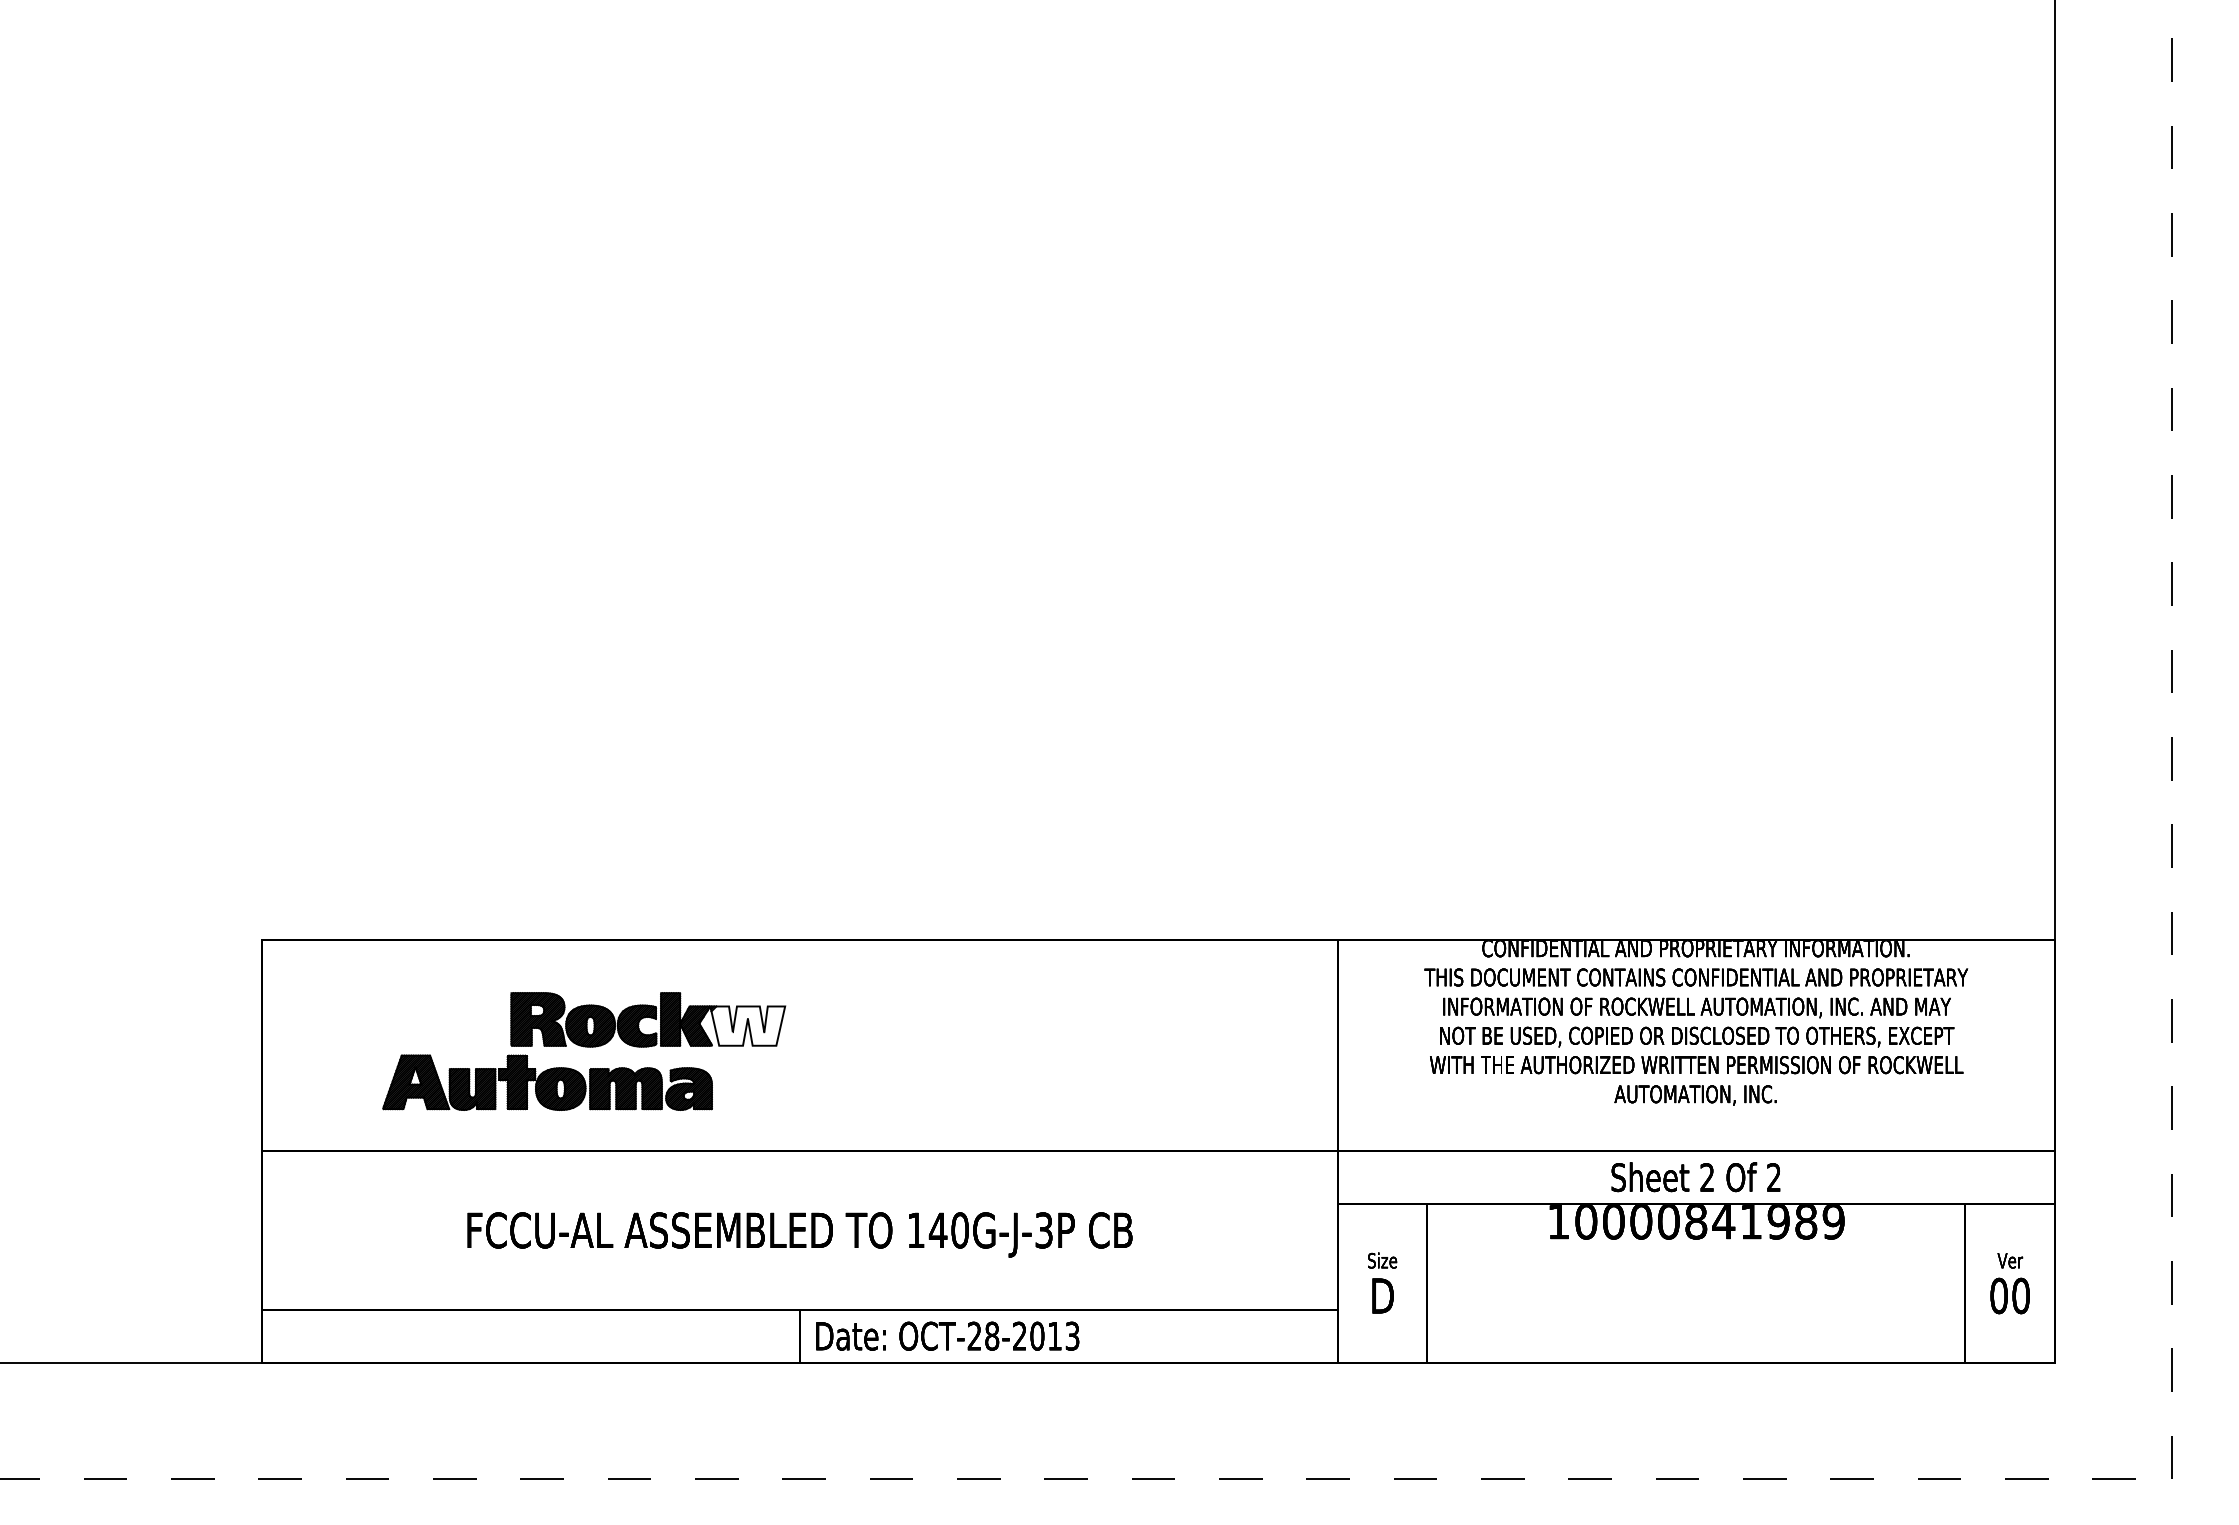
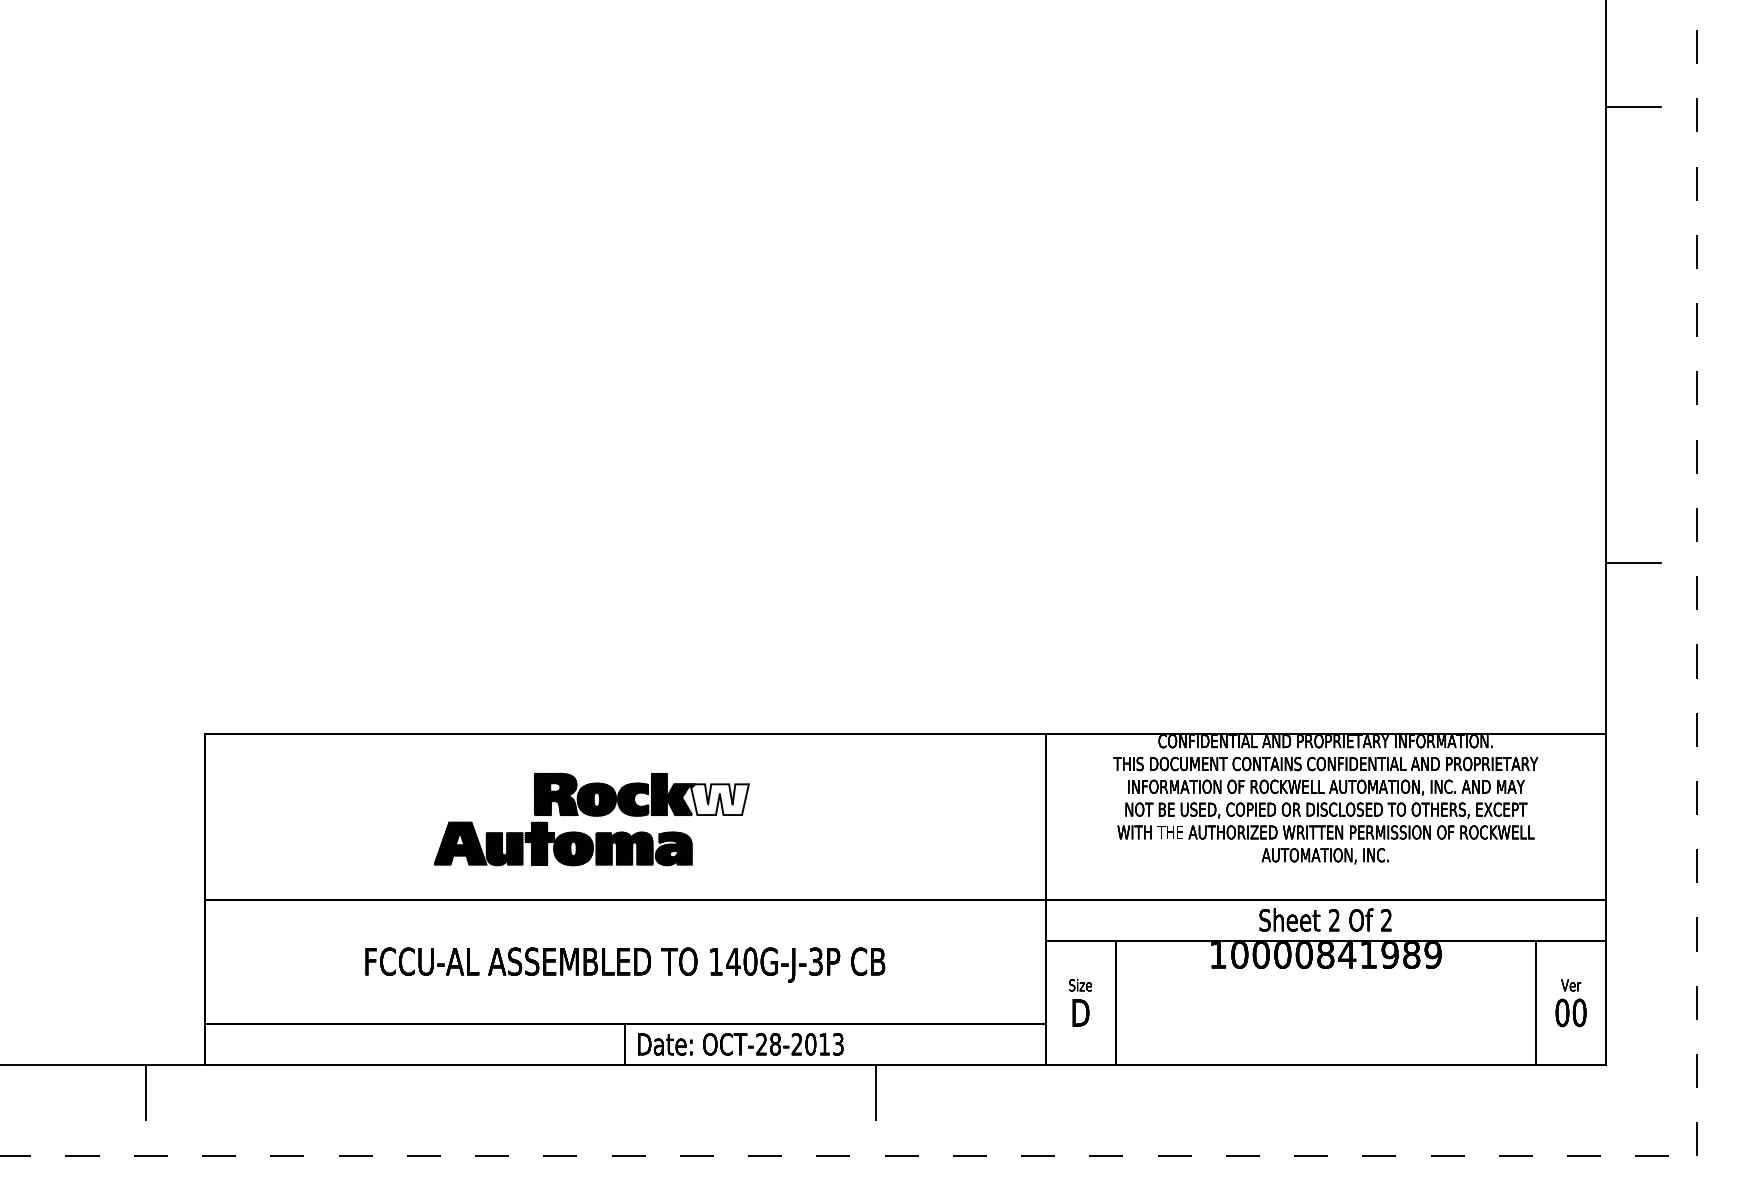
line: (2090, 136) -> (1633, 106), added
line: (2090, 720) -> (1633, 563), added
part: (584, 1051) -> (592, 819), moved
line: (186, 1397) -> (145, 1092), added
line: (1120, 1397) -> (875, 1092), added

